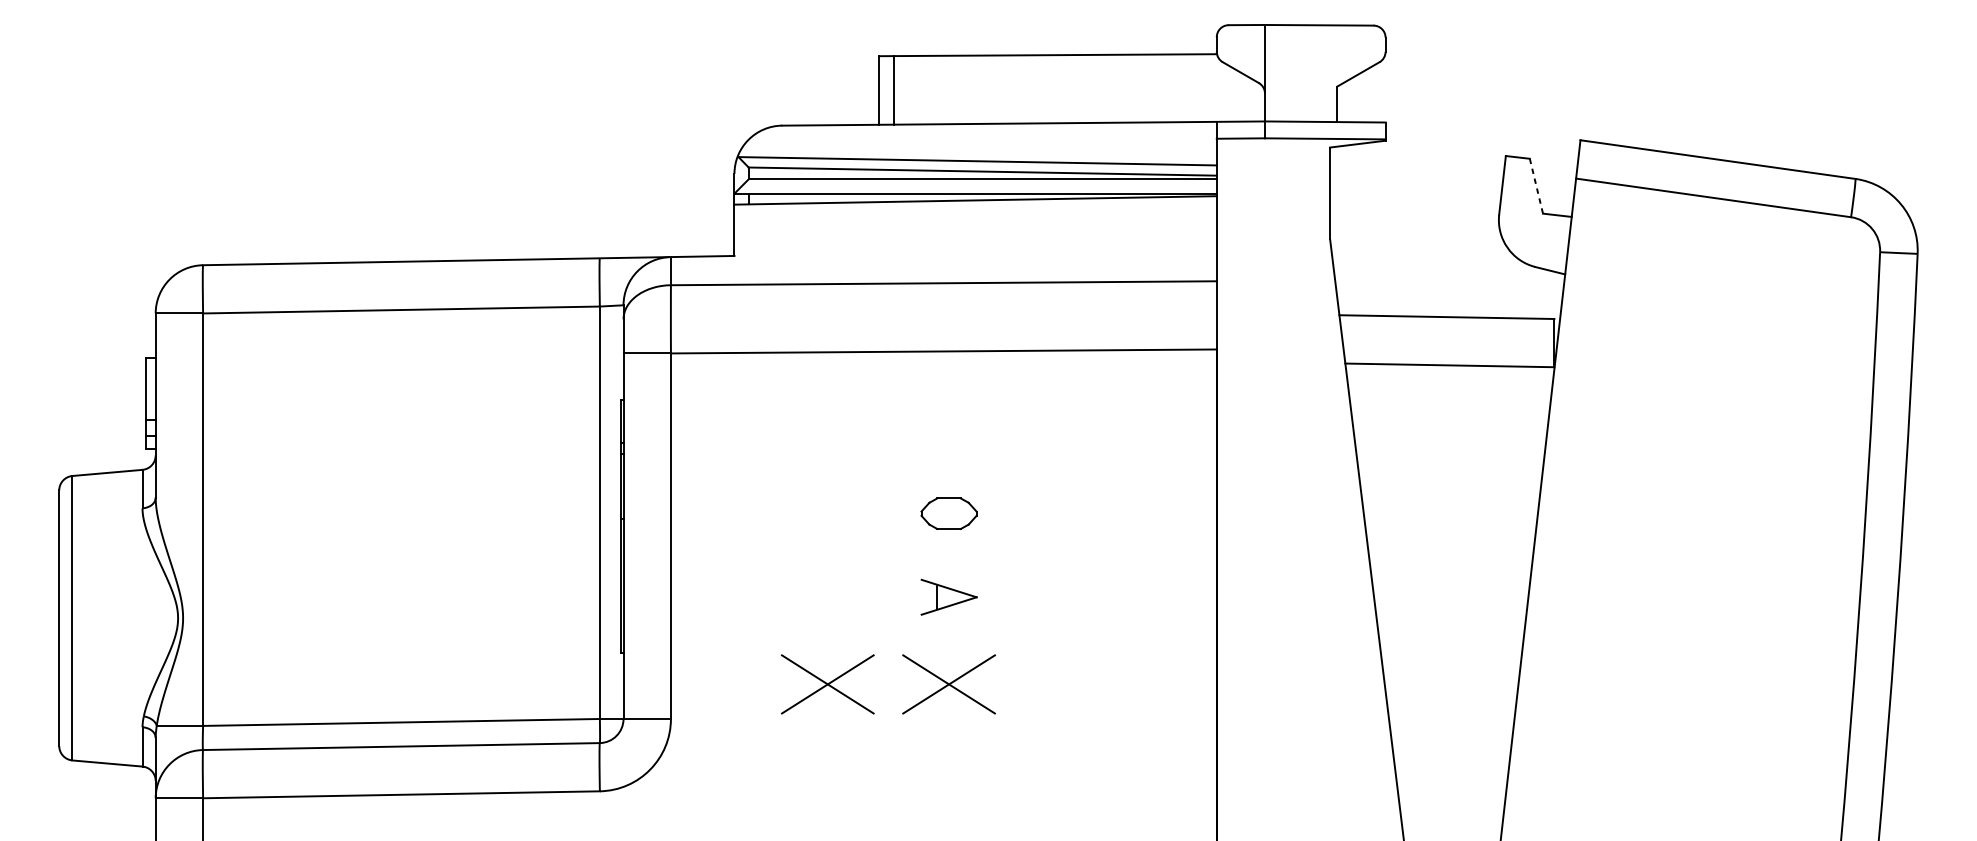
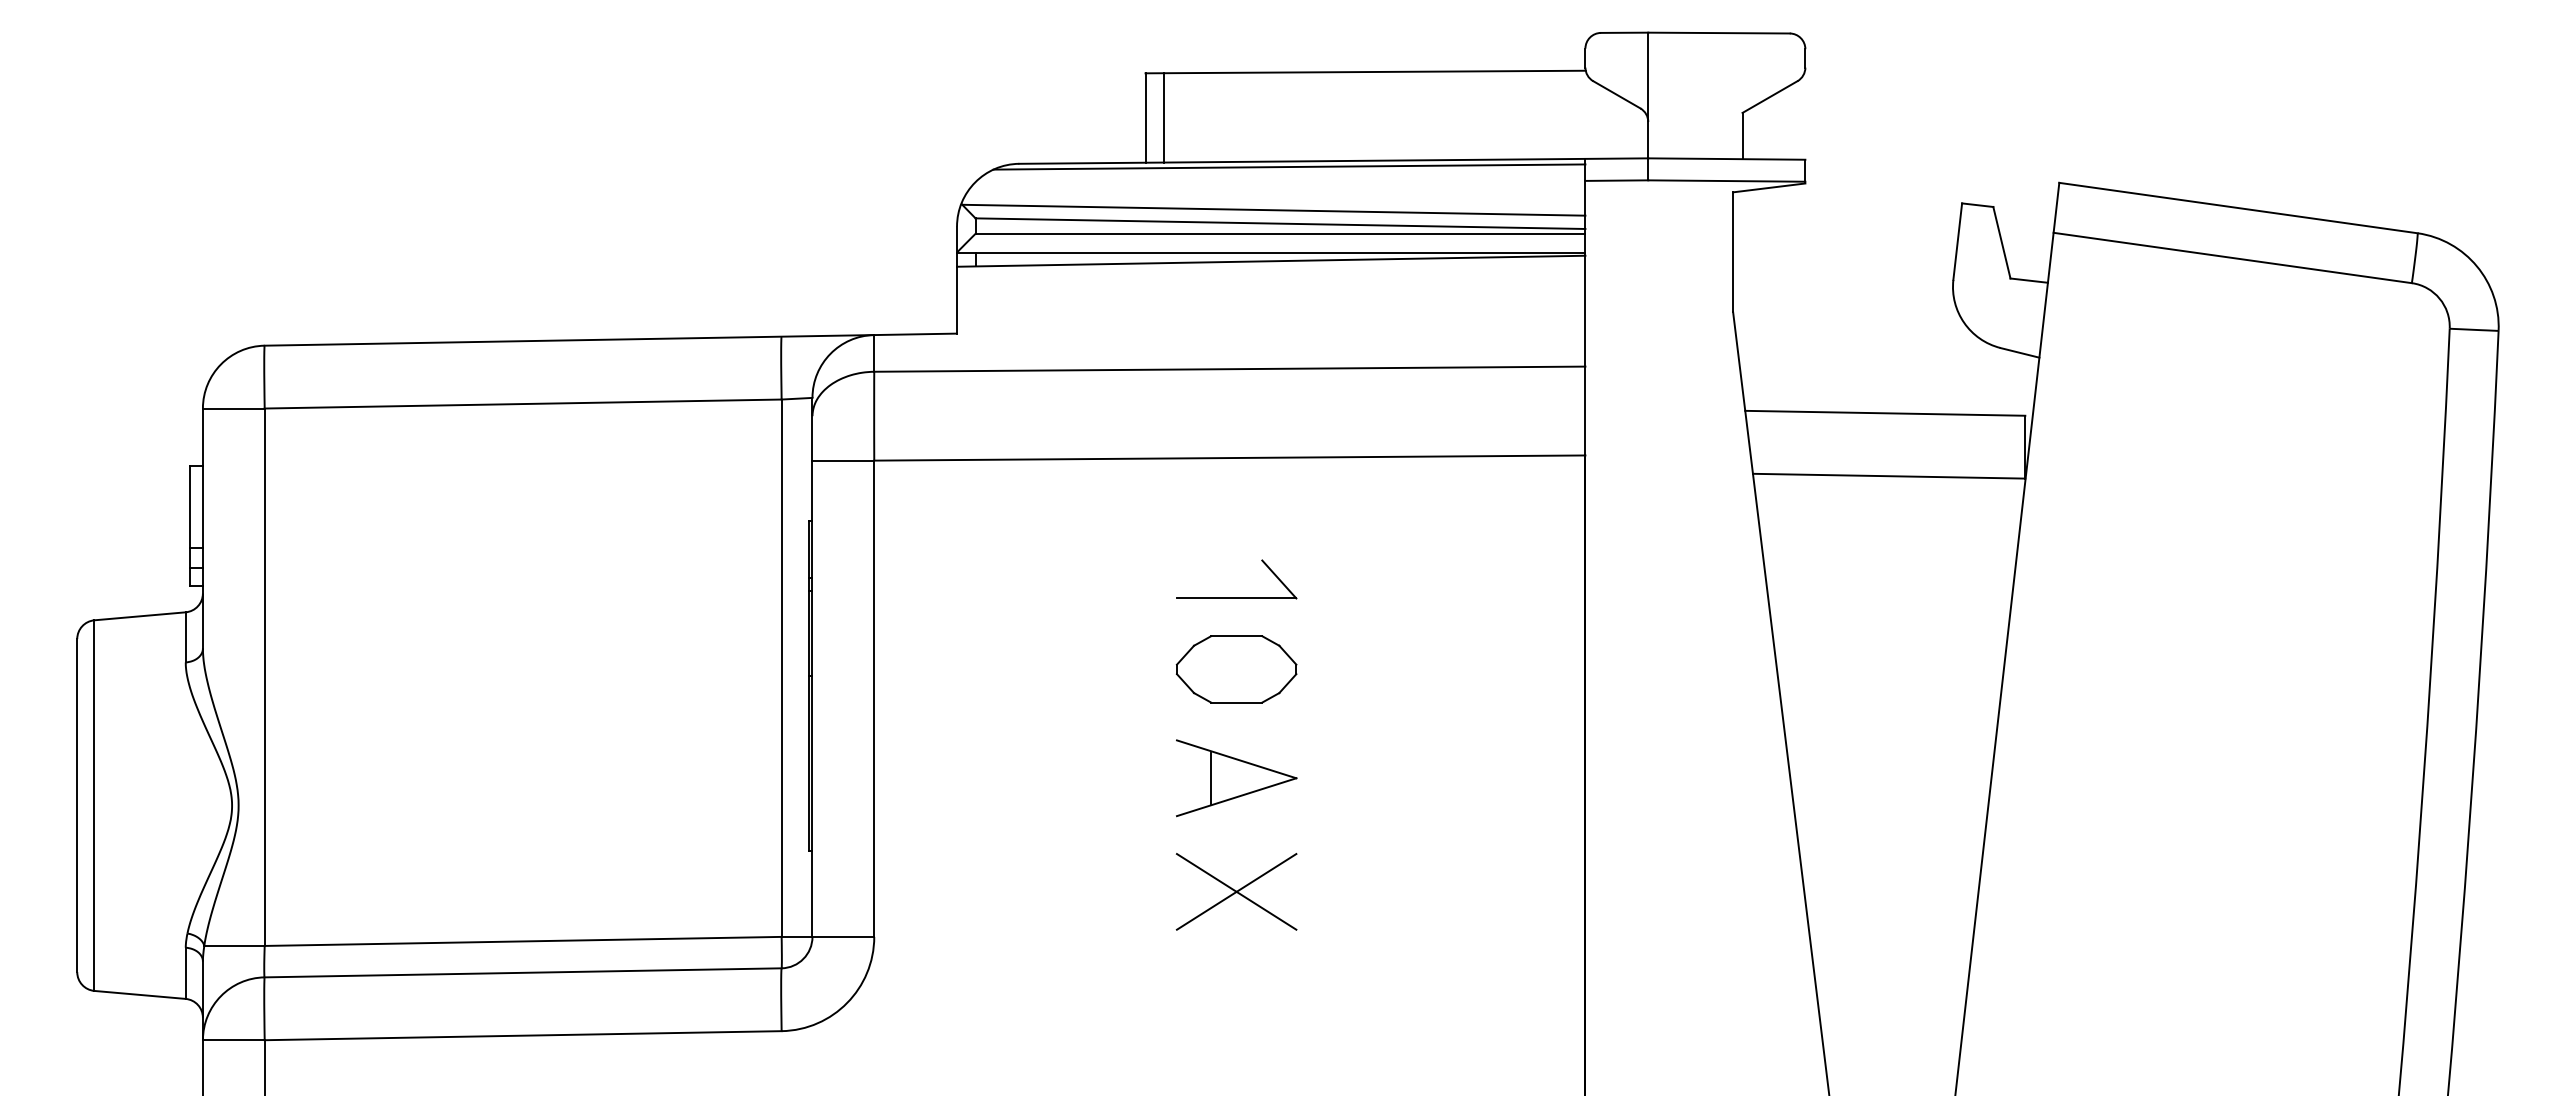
line: (989, 127) -> (1289, 166), added
line: (1536, 186) -> (2001, 242), dashed -> solid
part: (948, 458) -> (1236, 597), added
part: (948, 513) -> (1236, 669), size x1.67
part: (948, 597) -> (1236, 778), size x1.67
part: (827, 684) -> (1078, 891), removed

